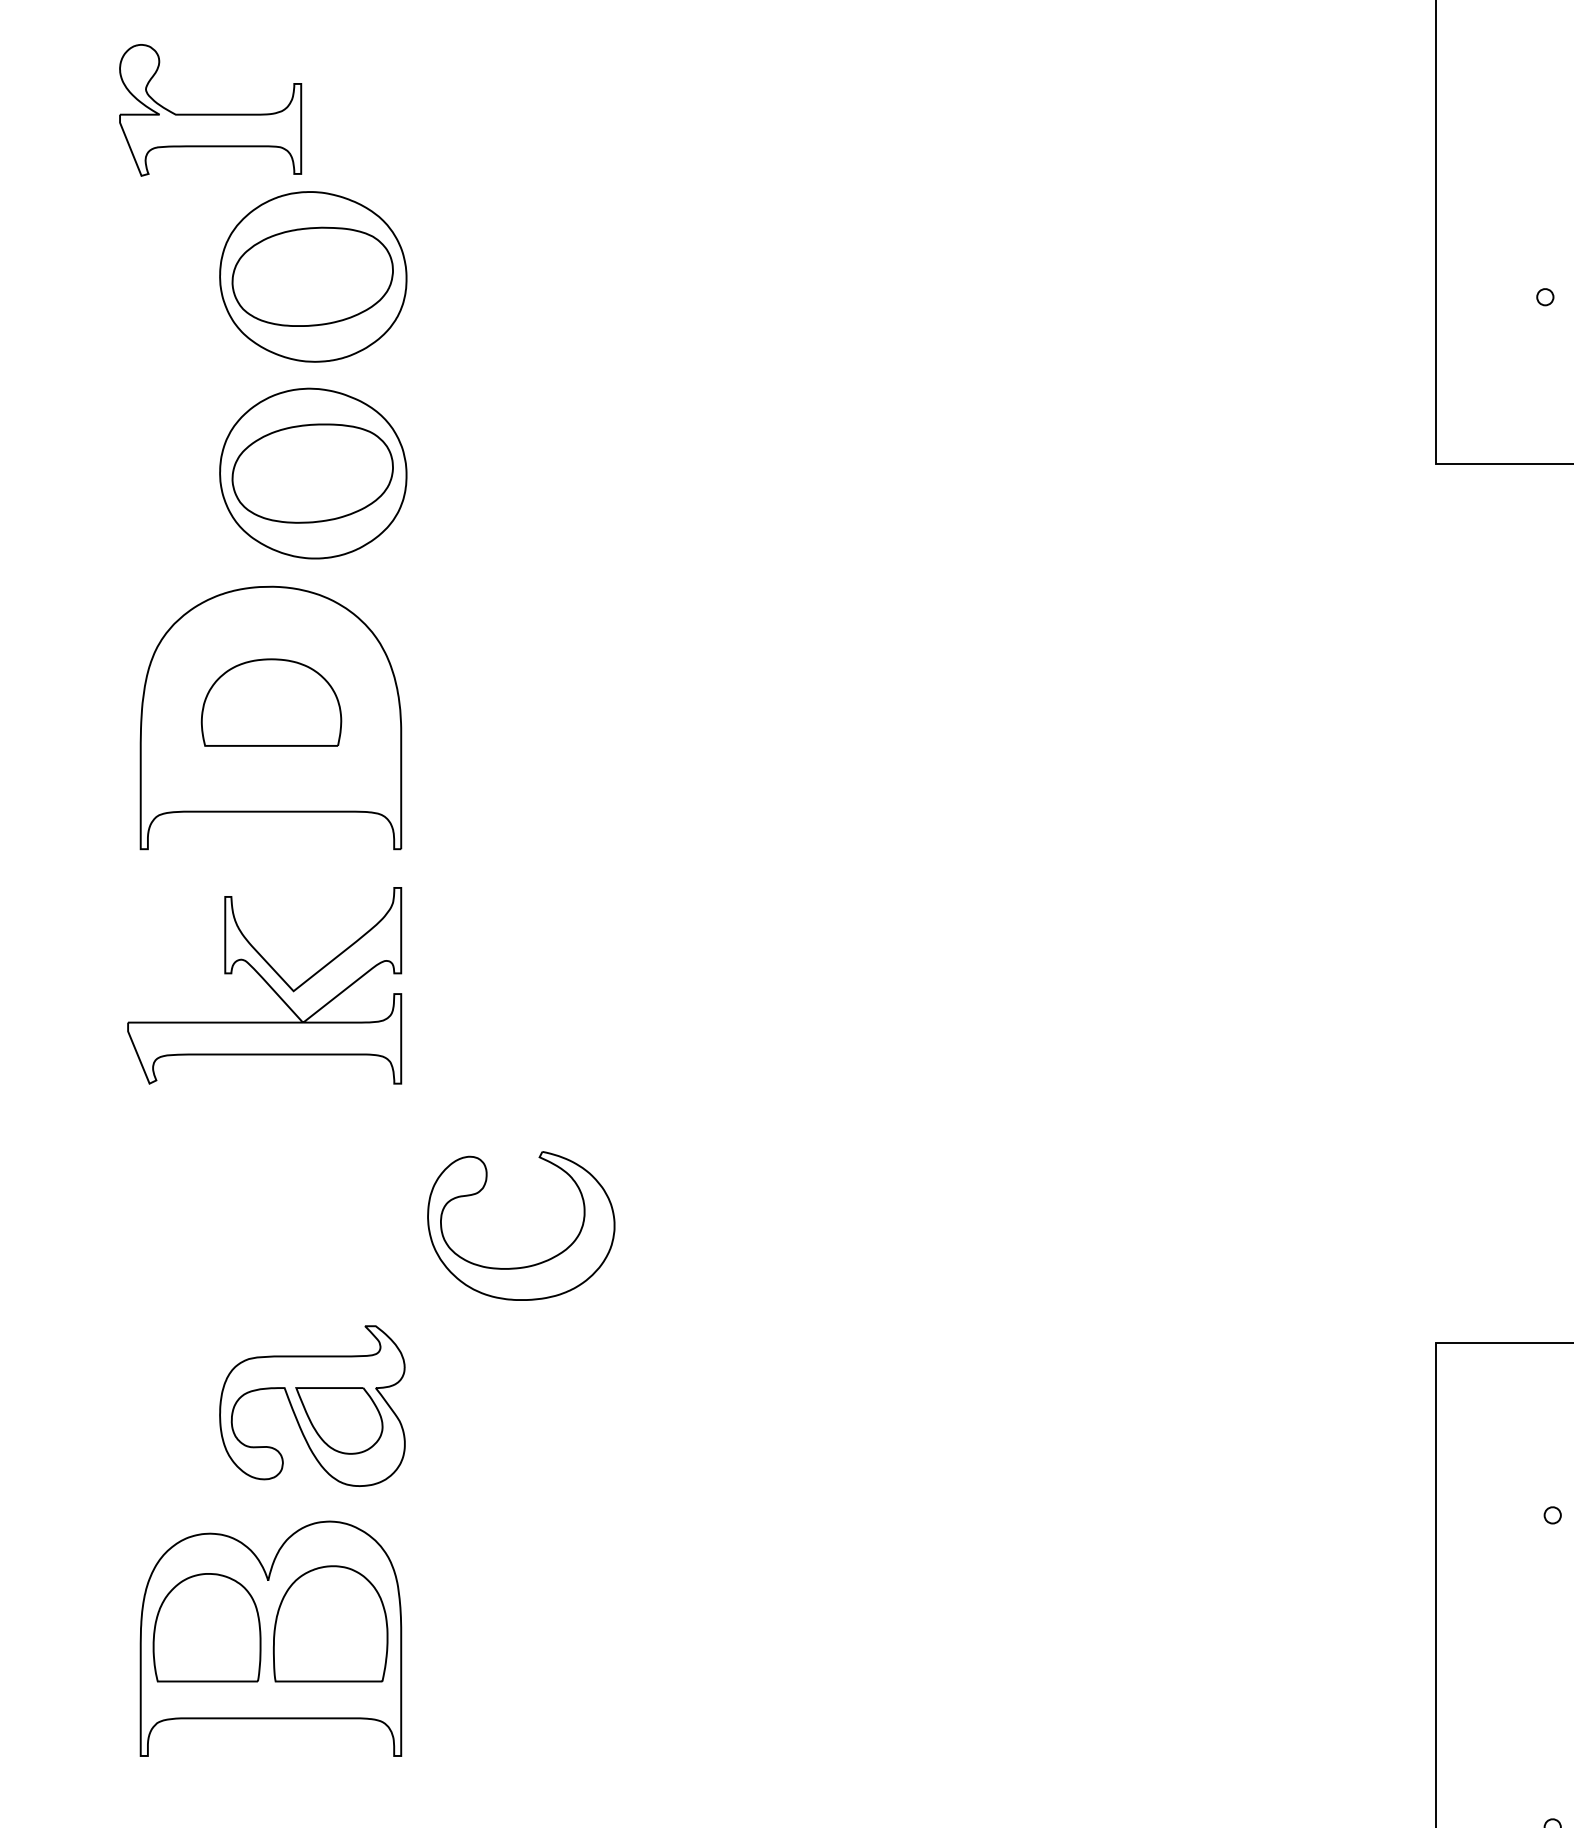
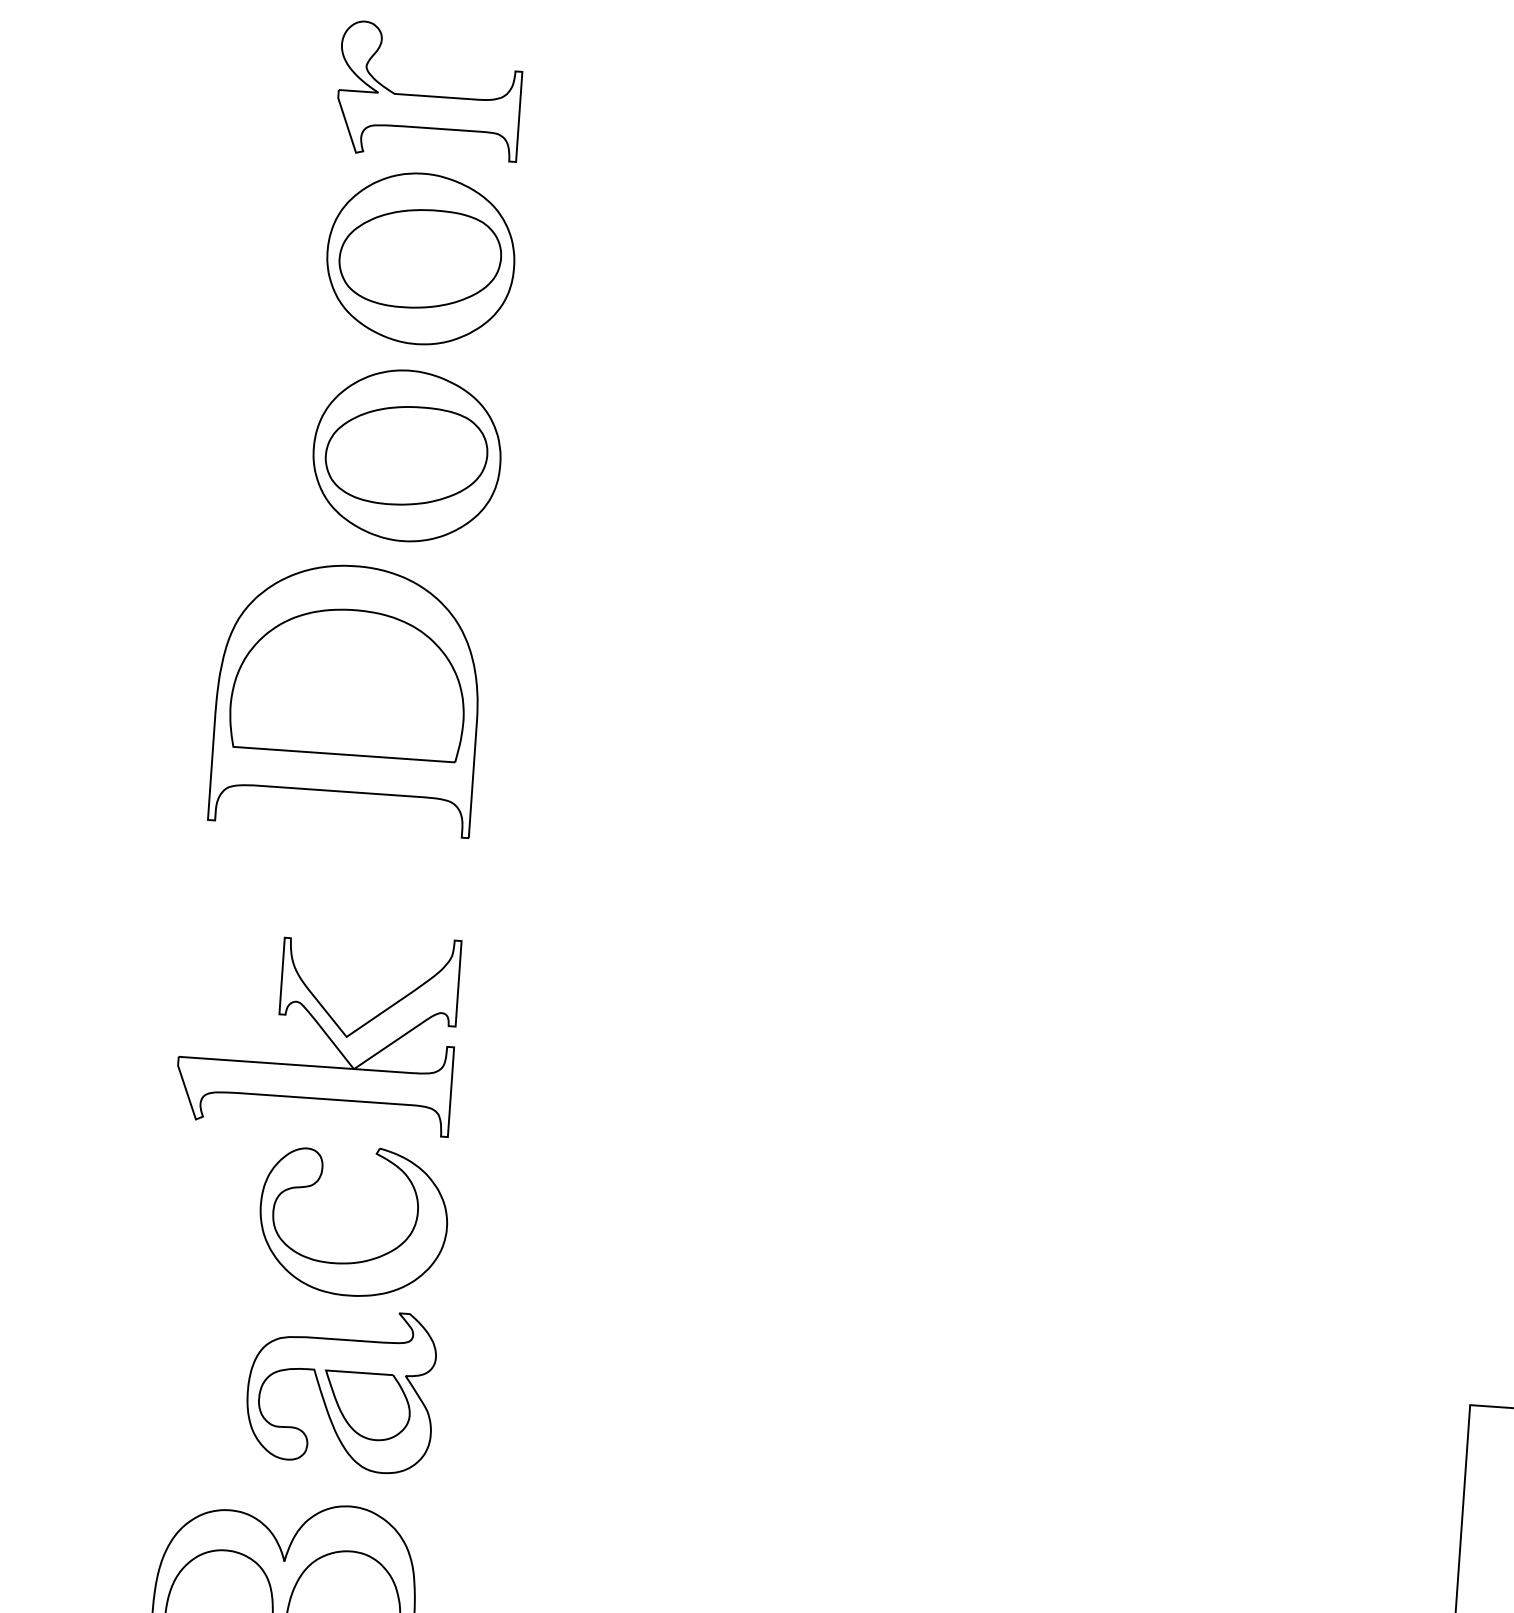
part: (210, 110) -> (429, 92), moved
part: (271, 702) -> (349, 682), size x1.67
part: (264, 985) -> (317, 1029), moved
part: (527, 1265) -> (356, 1261), moved

